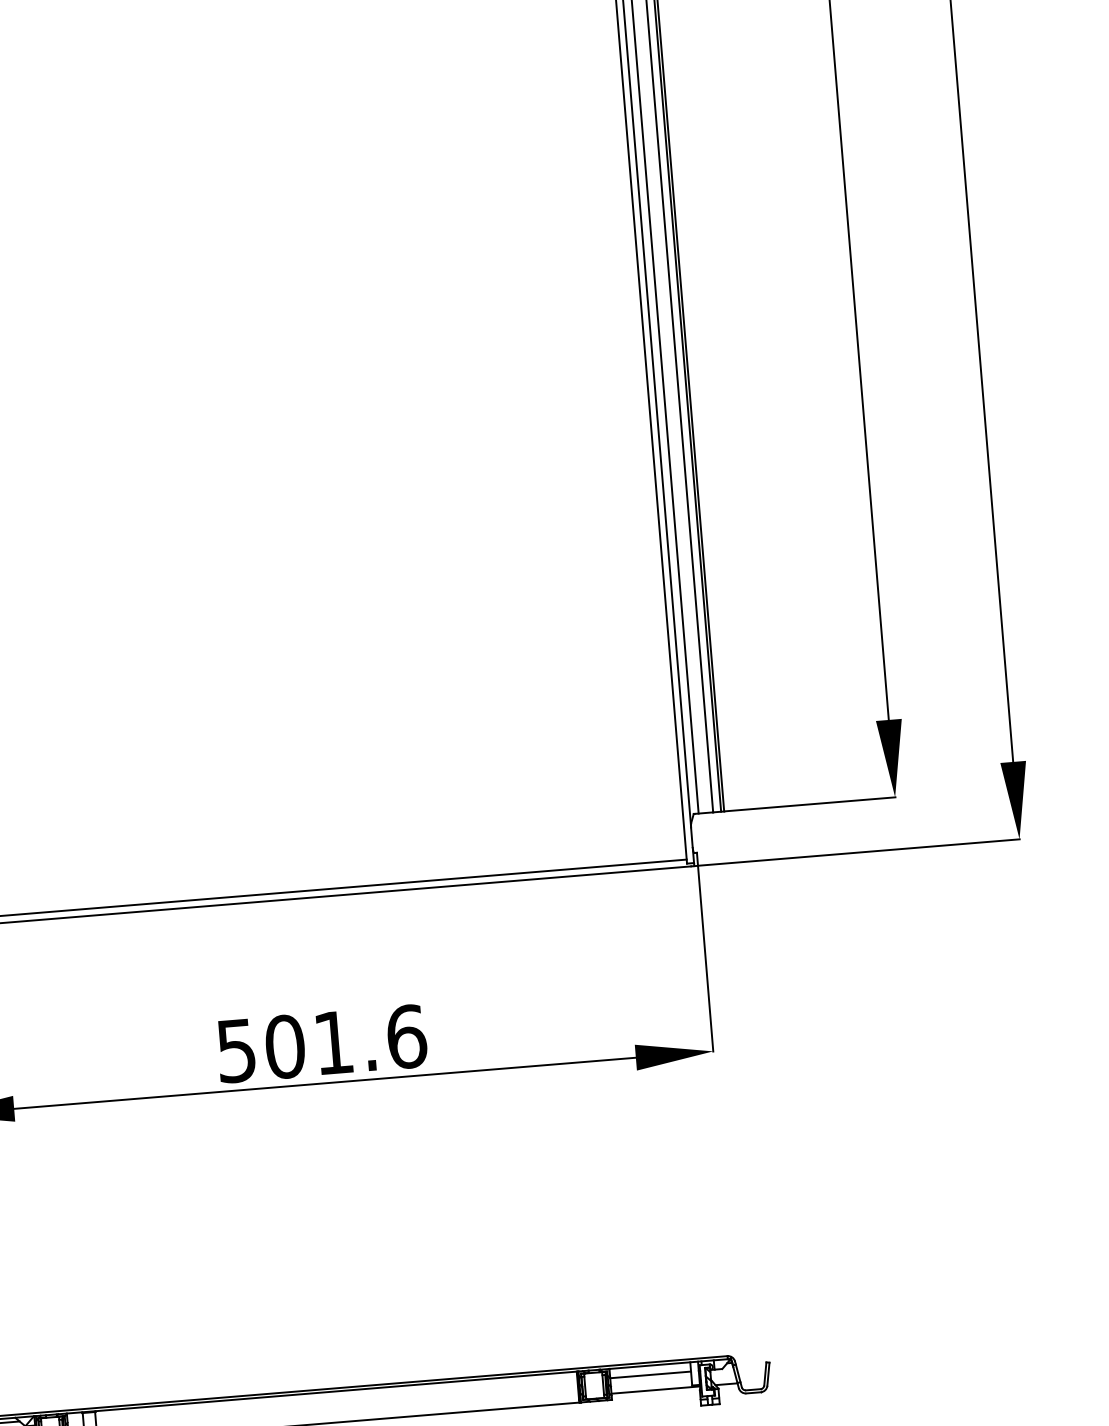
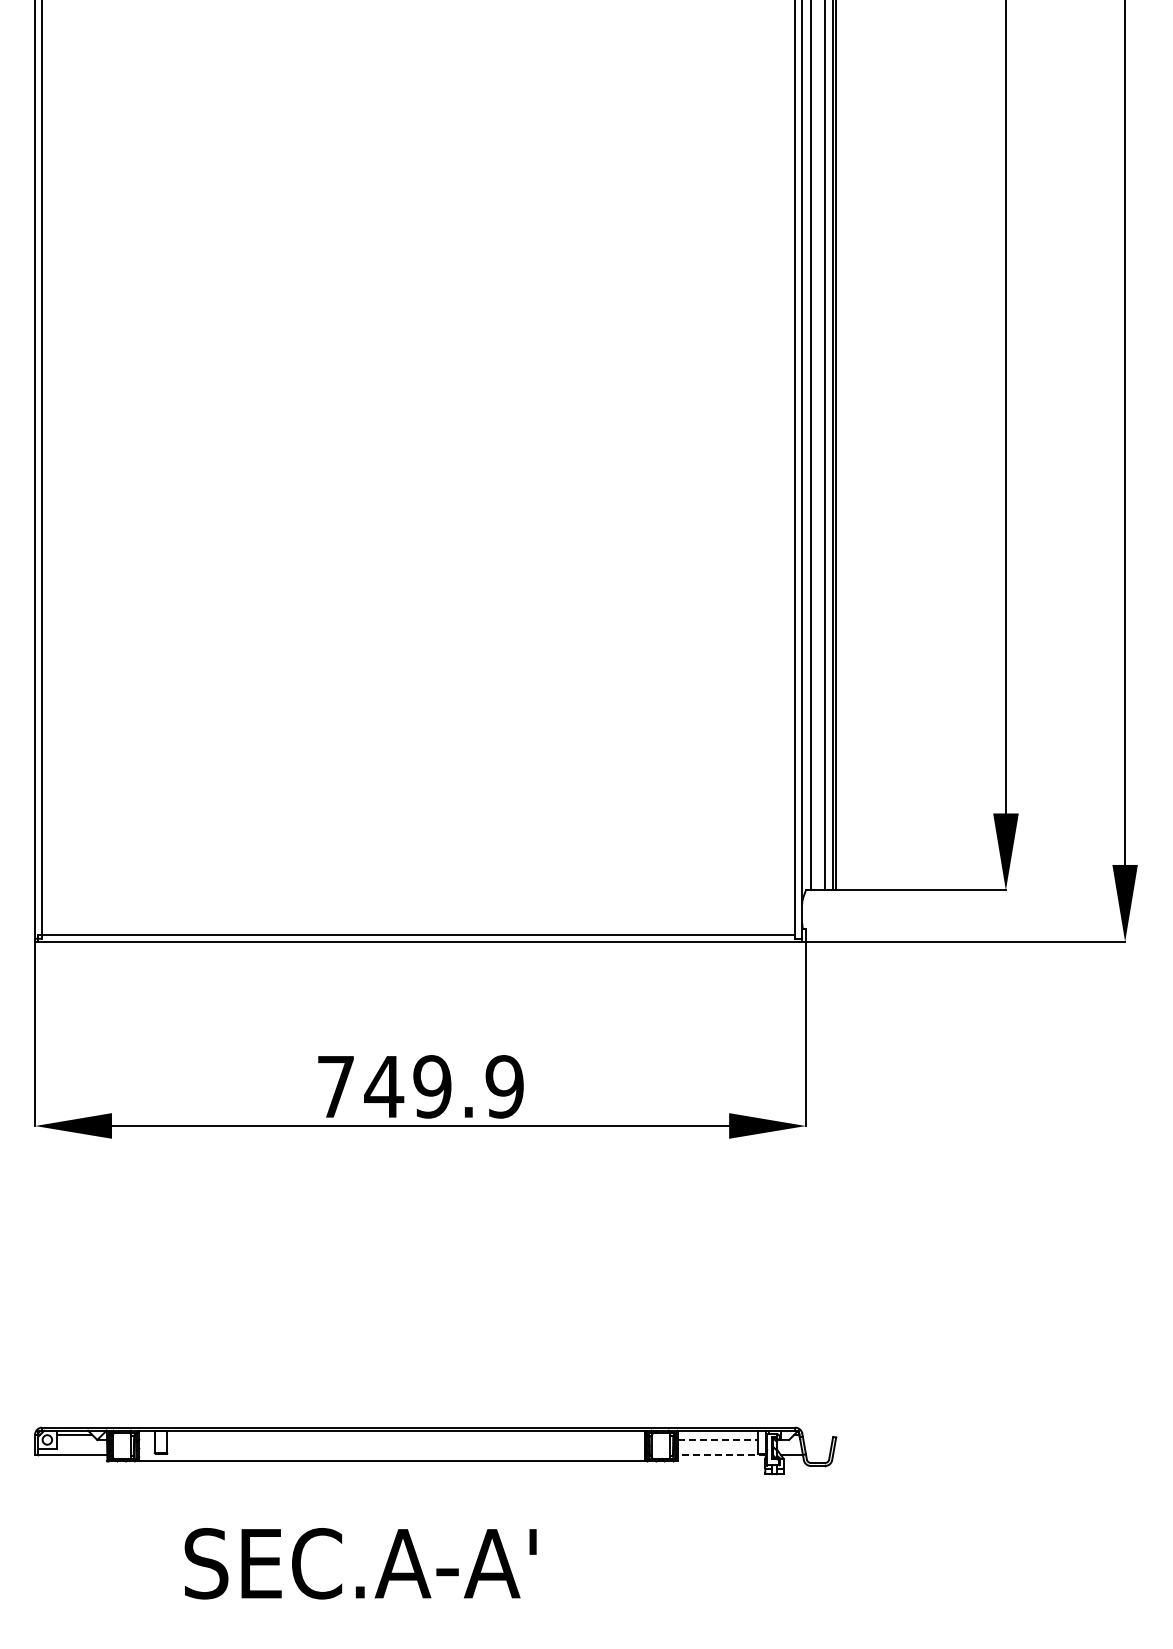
text: (321, 1043) -> (420, 1086), 501.6 -> 749.9
line: (651, 1374) -> (718, 1439), solid -> dashed
line: (655, 1390) -> (721, 1455), solid -> dashed

